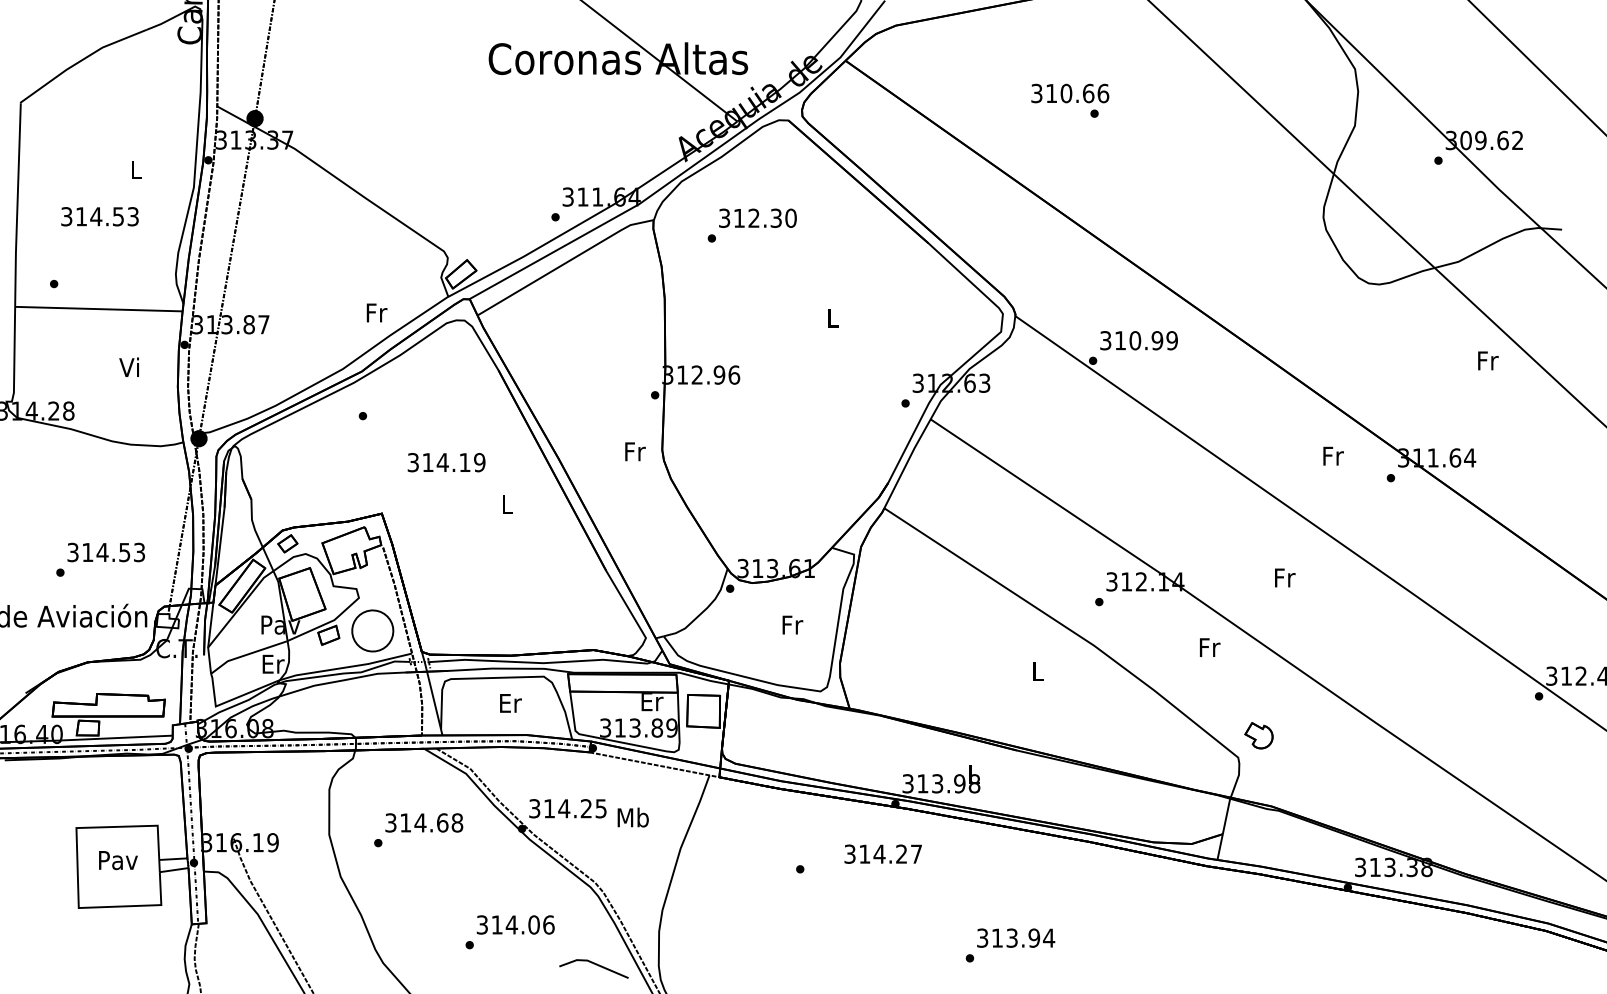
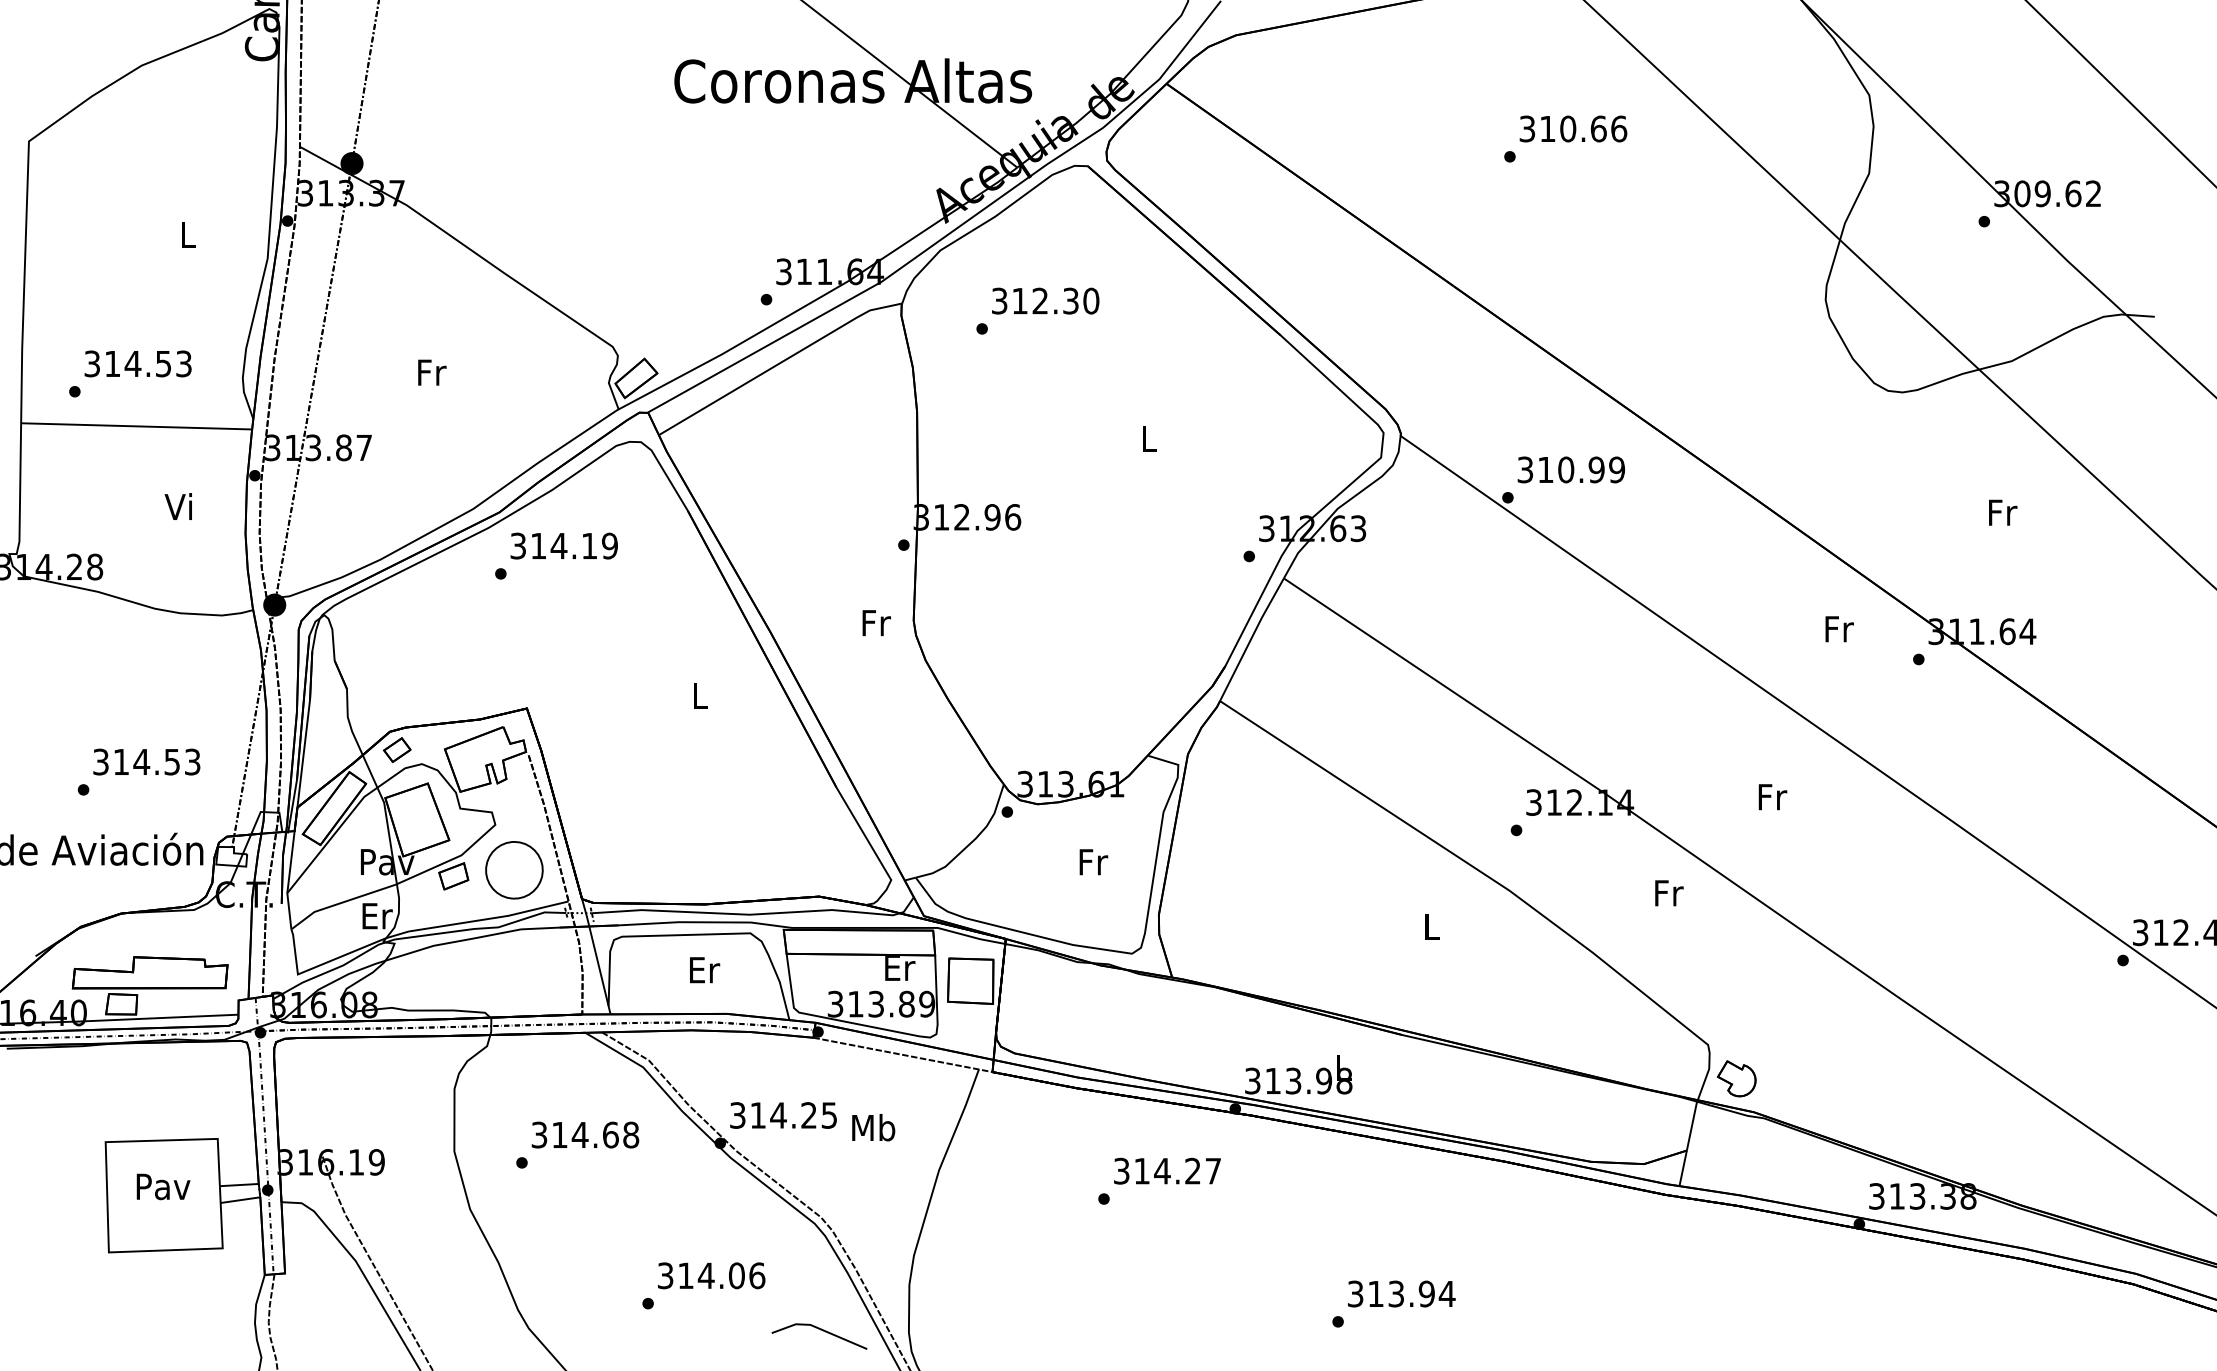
text: (1070, 93) -> (1573, 128), moved
text: (99, 216) -> (137, 363), moved
text: (377, 312) -> (432, 372), moved
text: (1488, 360) -> (2003, 512), moved
text: (446, 462) -> (563, 545), moved
part: (1258, 735) -> (1736, 1078), moved
text: (883, 853) -> (1167, 1170), moved

